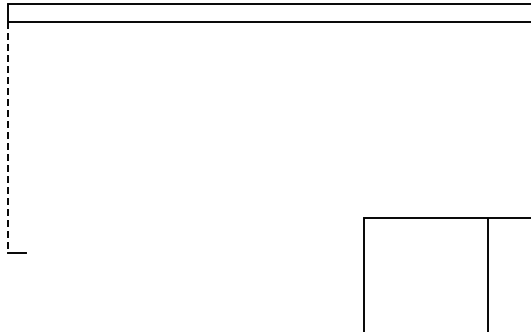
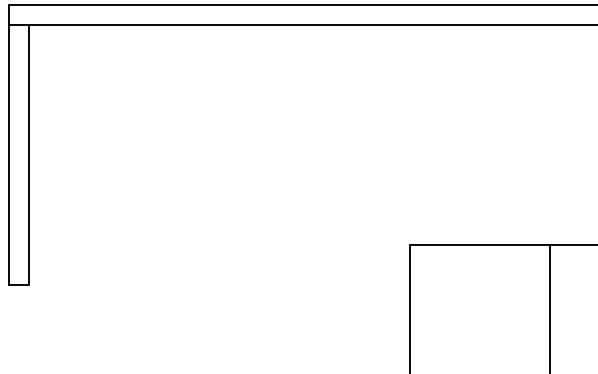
line: (7, 137) -> (8, 154), dashed -> solid
line: (25, 137) -> (28, 154), added

